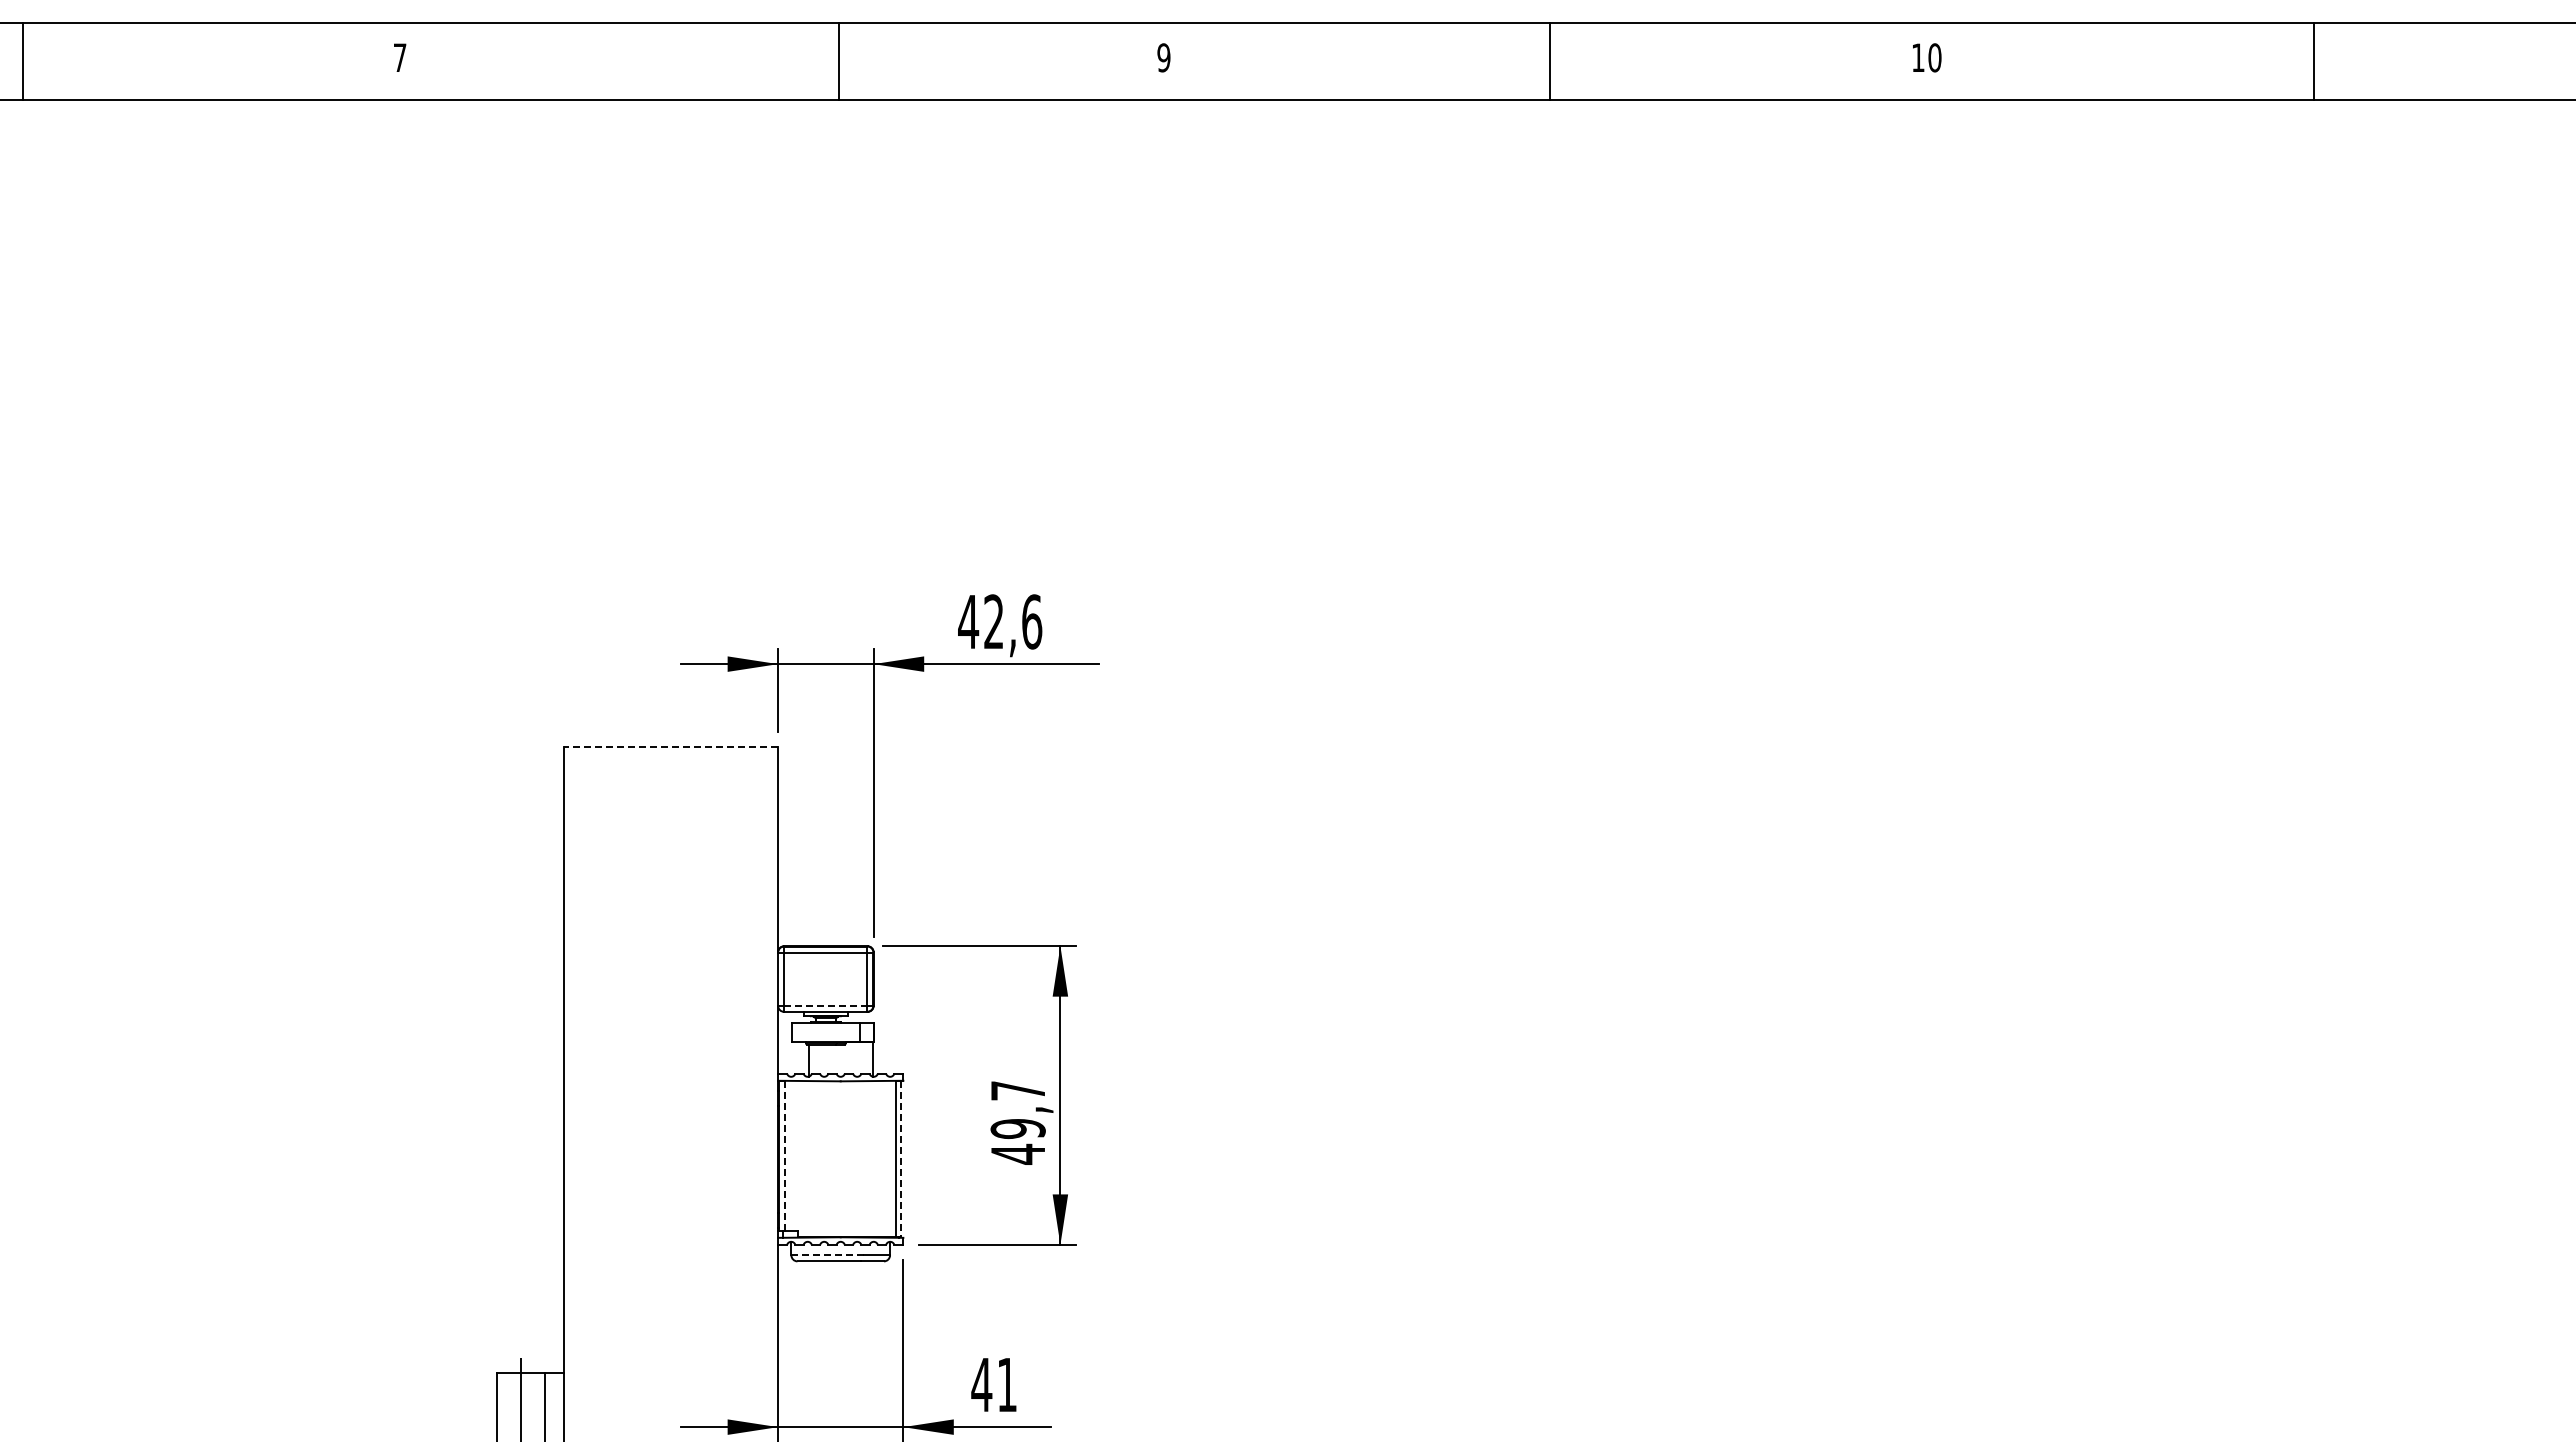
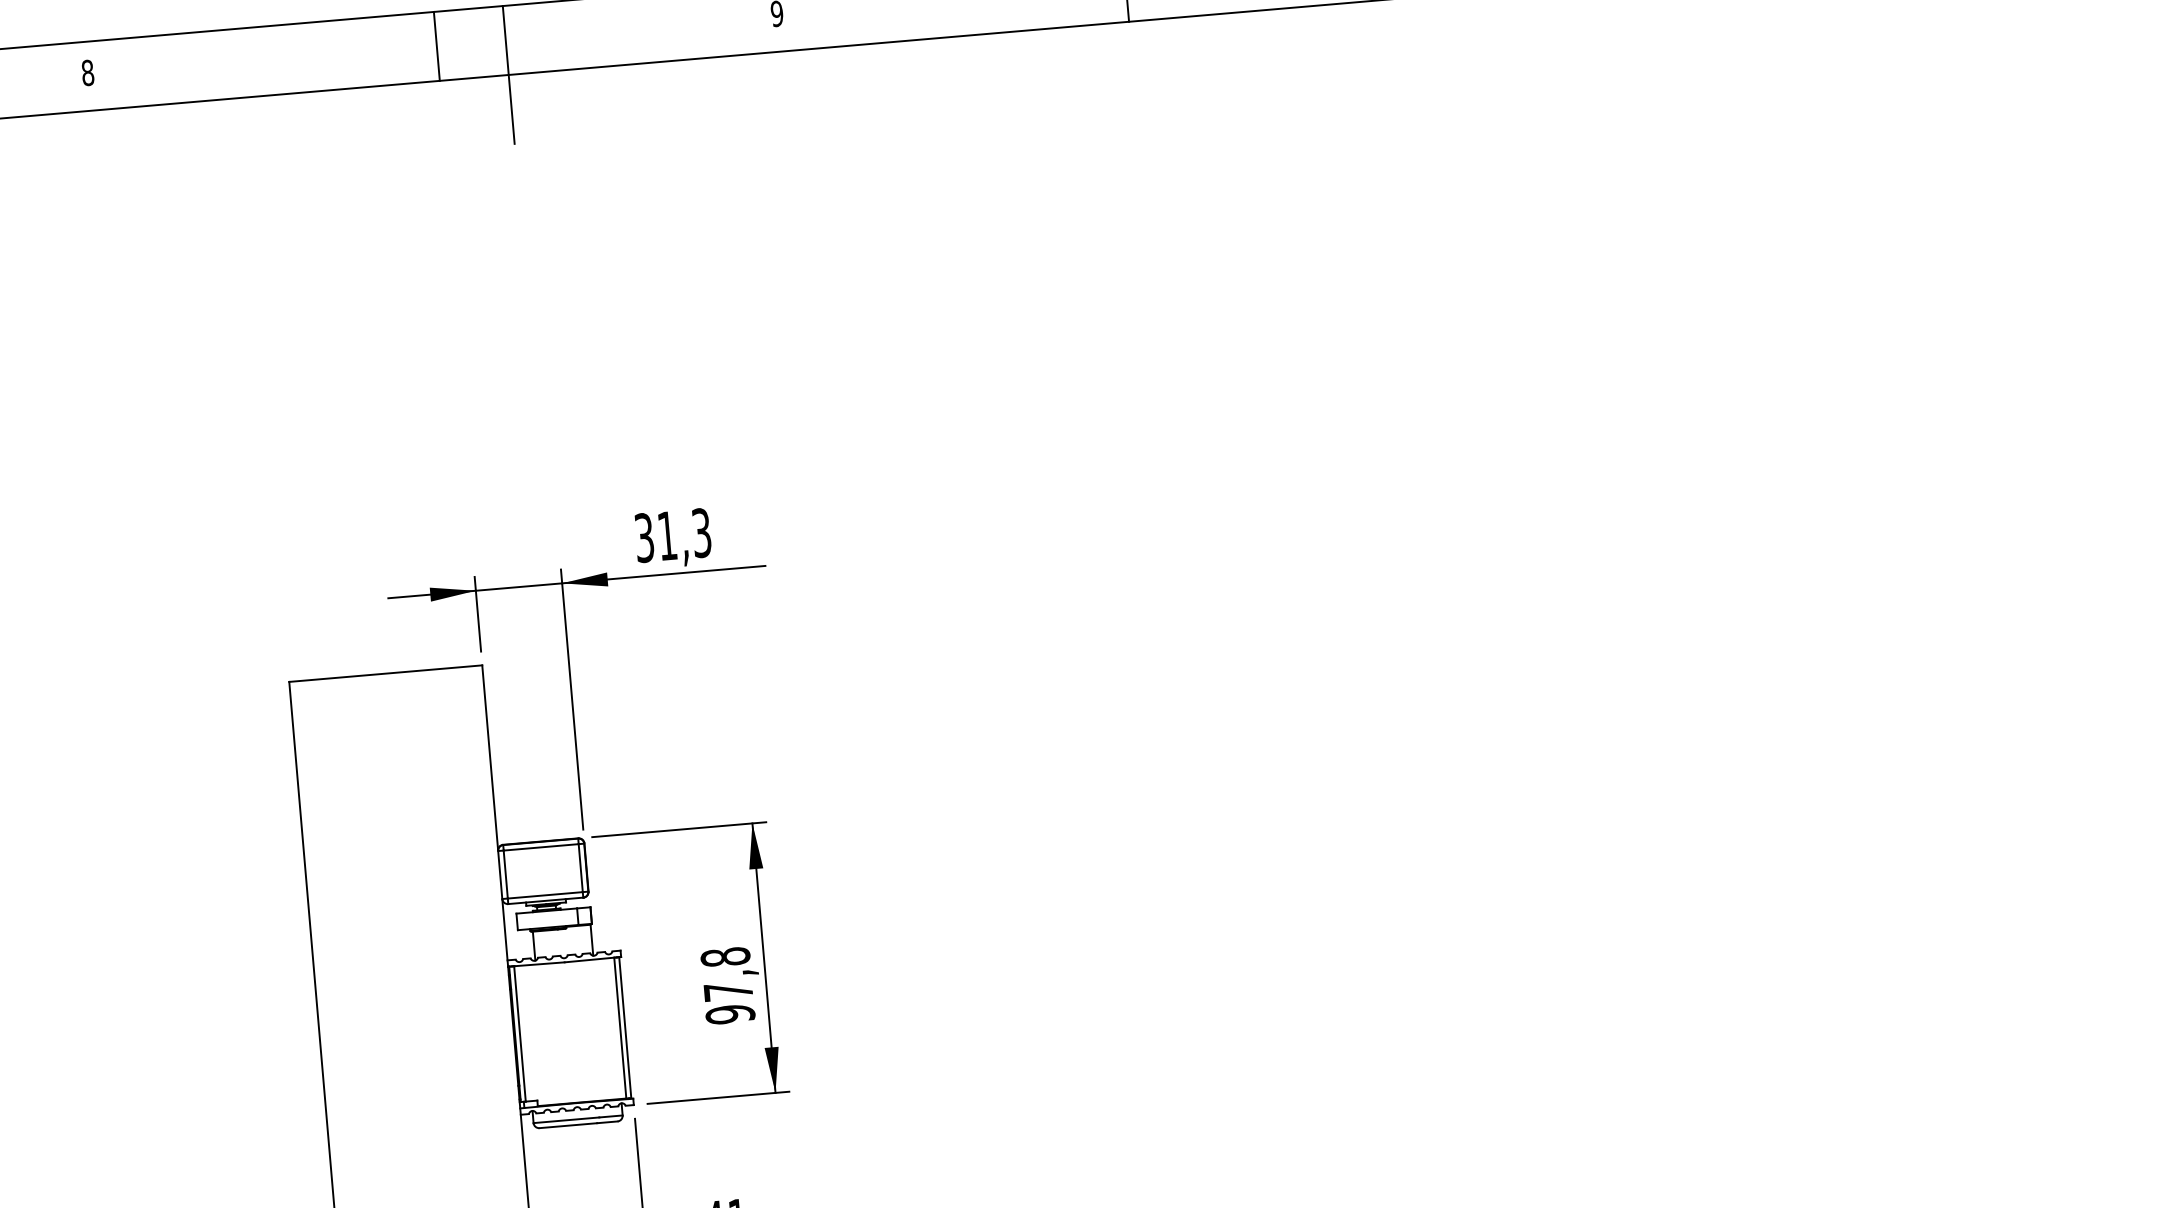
text: (399, 57) -> (87, 72), 7 -> 8
line: (838, 61) -> (436, 46), moved
line: (862, 99) -> (508, 74), added
text: (1000, 621) -> (673, 535), 42,6 -> 31,3
line: (671, 746) -> (386, 673), dashed -> solid
line: (825, 1005) -> (545, 895), dashed -> solid
text: (1017, 1122) -> (727, 985), 49,7 -> 97,8
line: (784, 1156) -> (519, 1034), dashed -> solid
line: (901, 1159) -> (625, 1028), dashed -> solid
line: (828, 1255) -> (567, 1120), dashed -> solid

